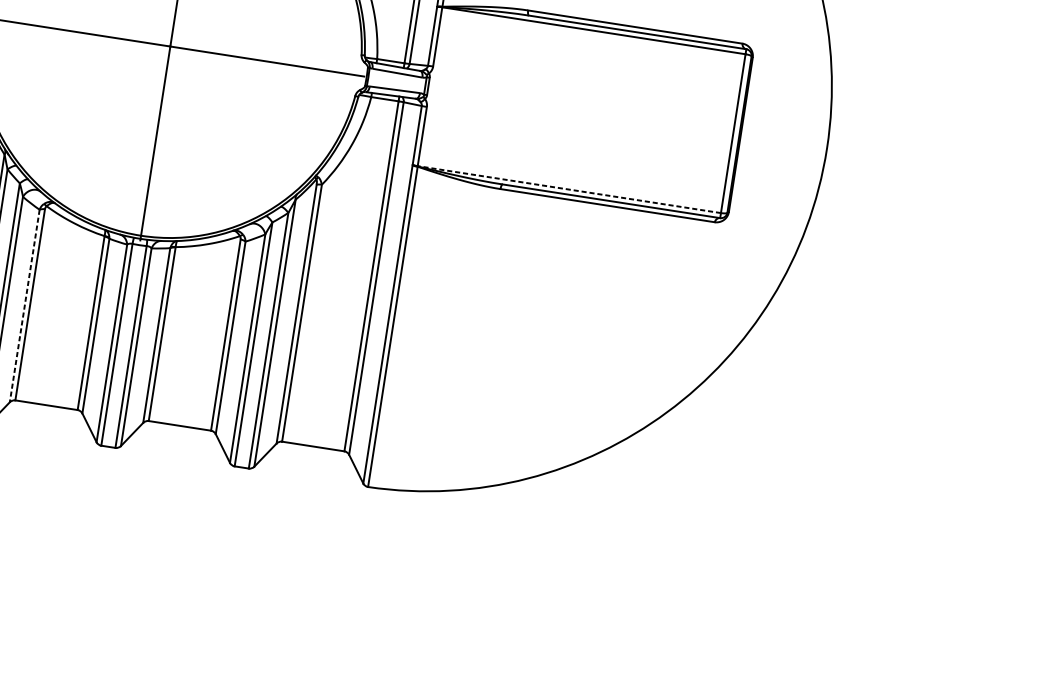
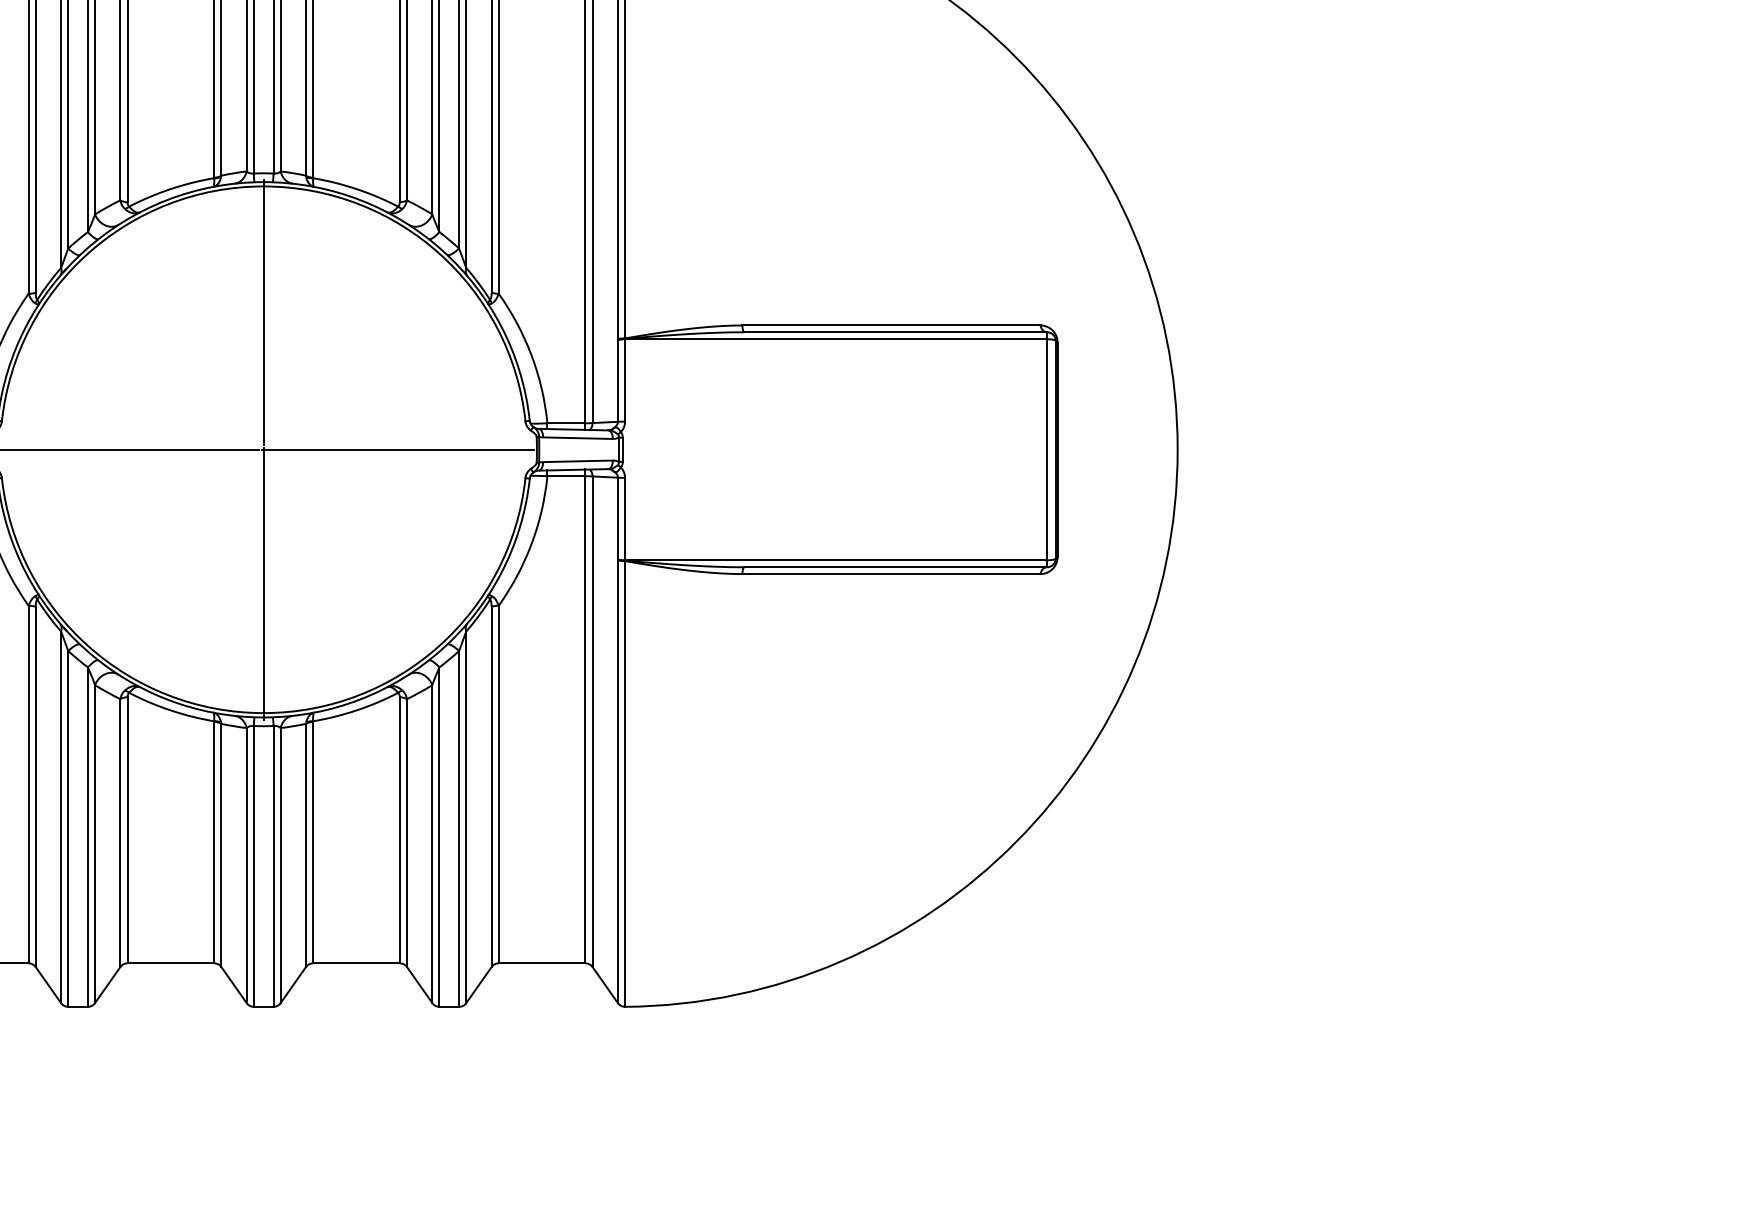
line: (568, 189) -> (835, 560), dashed -> solid
line: (24, 306) -> (120, 833), dashed -> solid

